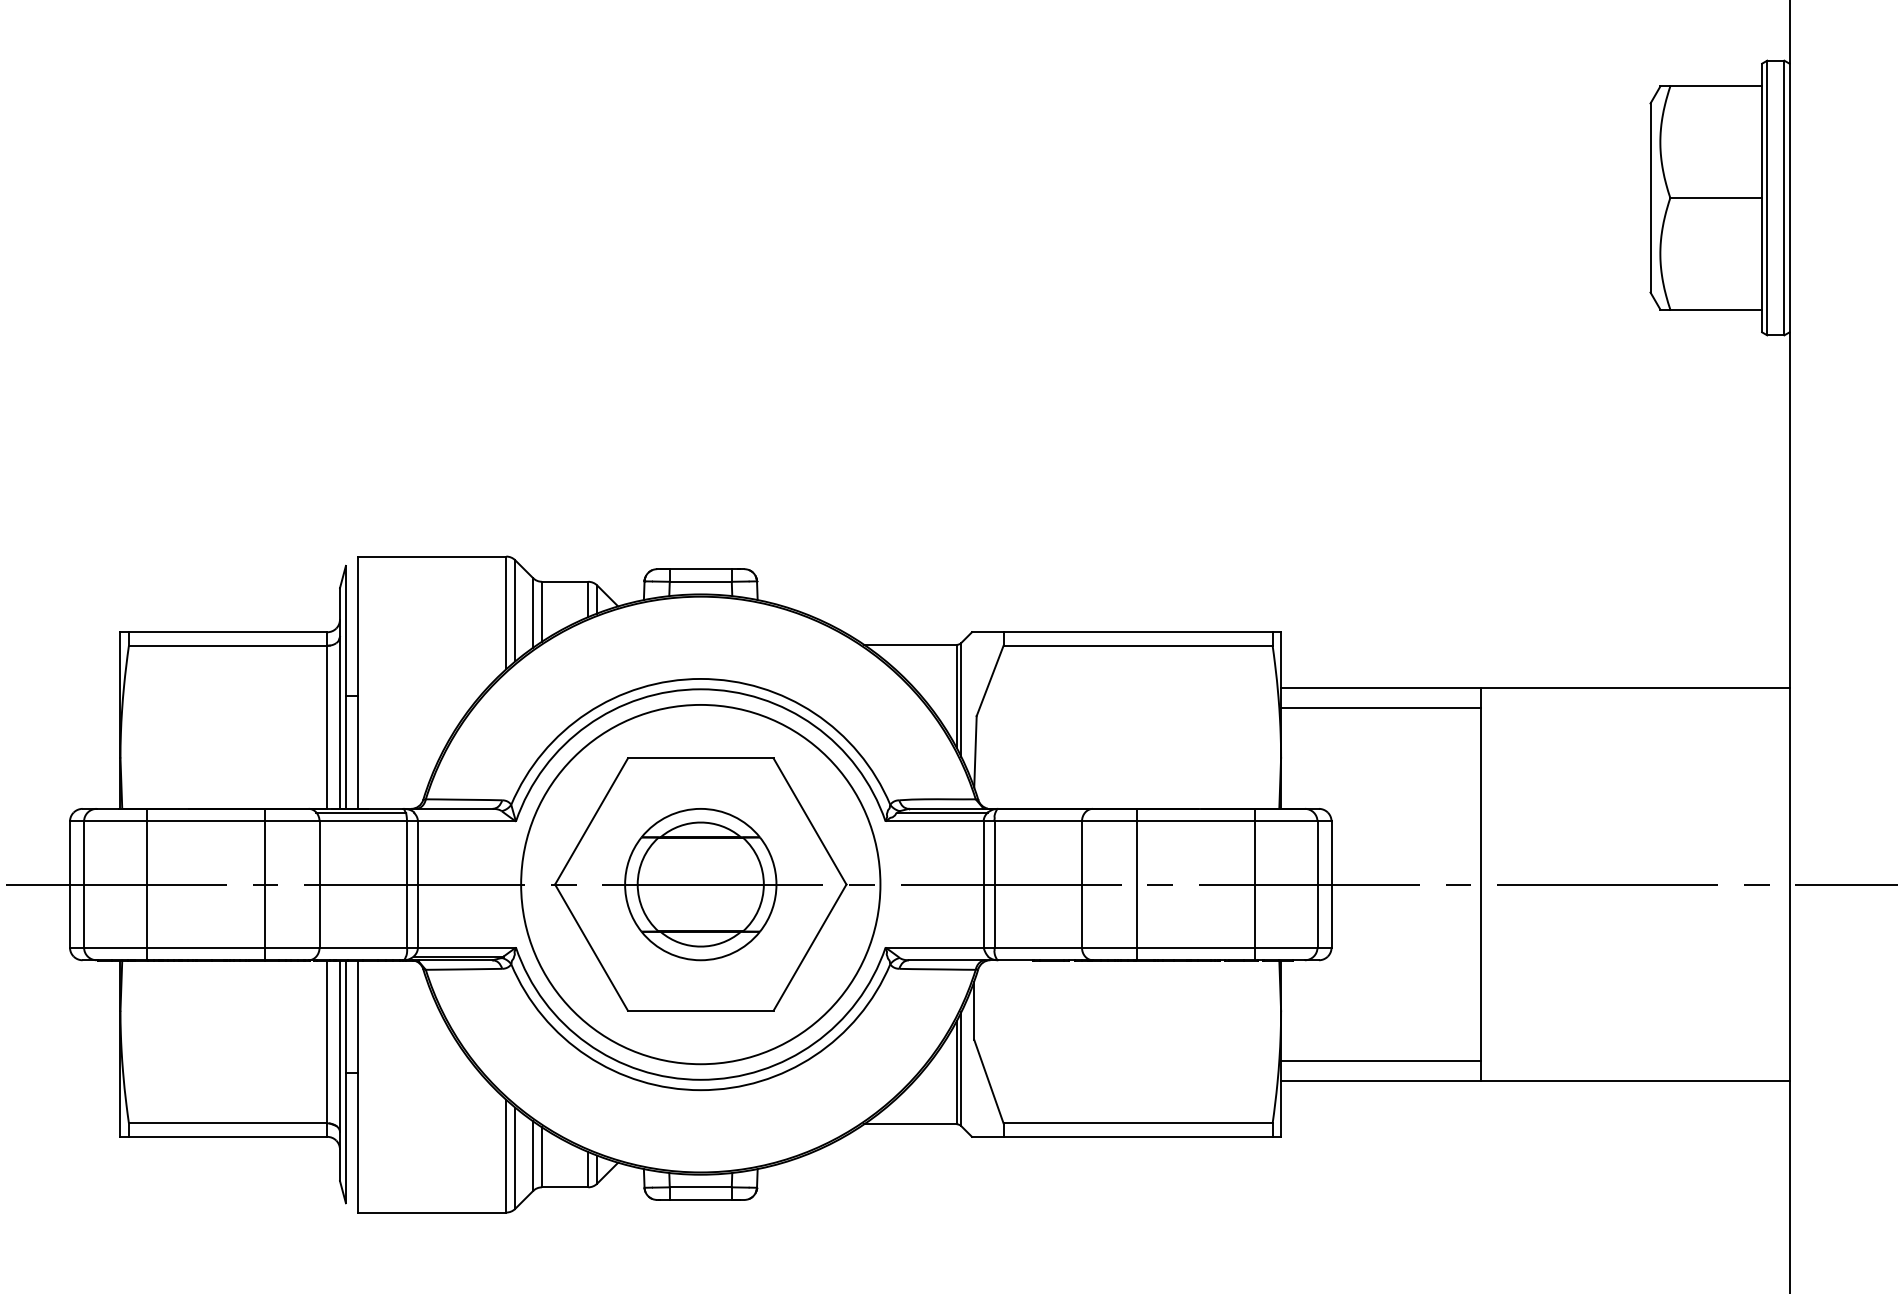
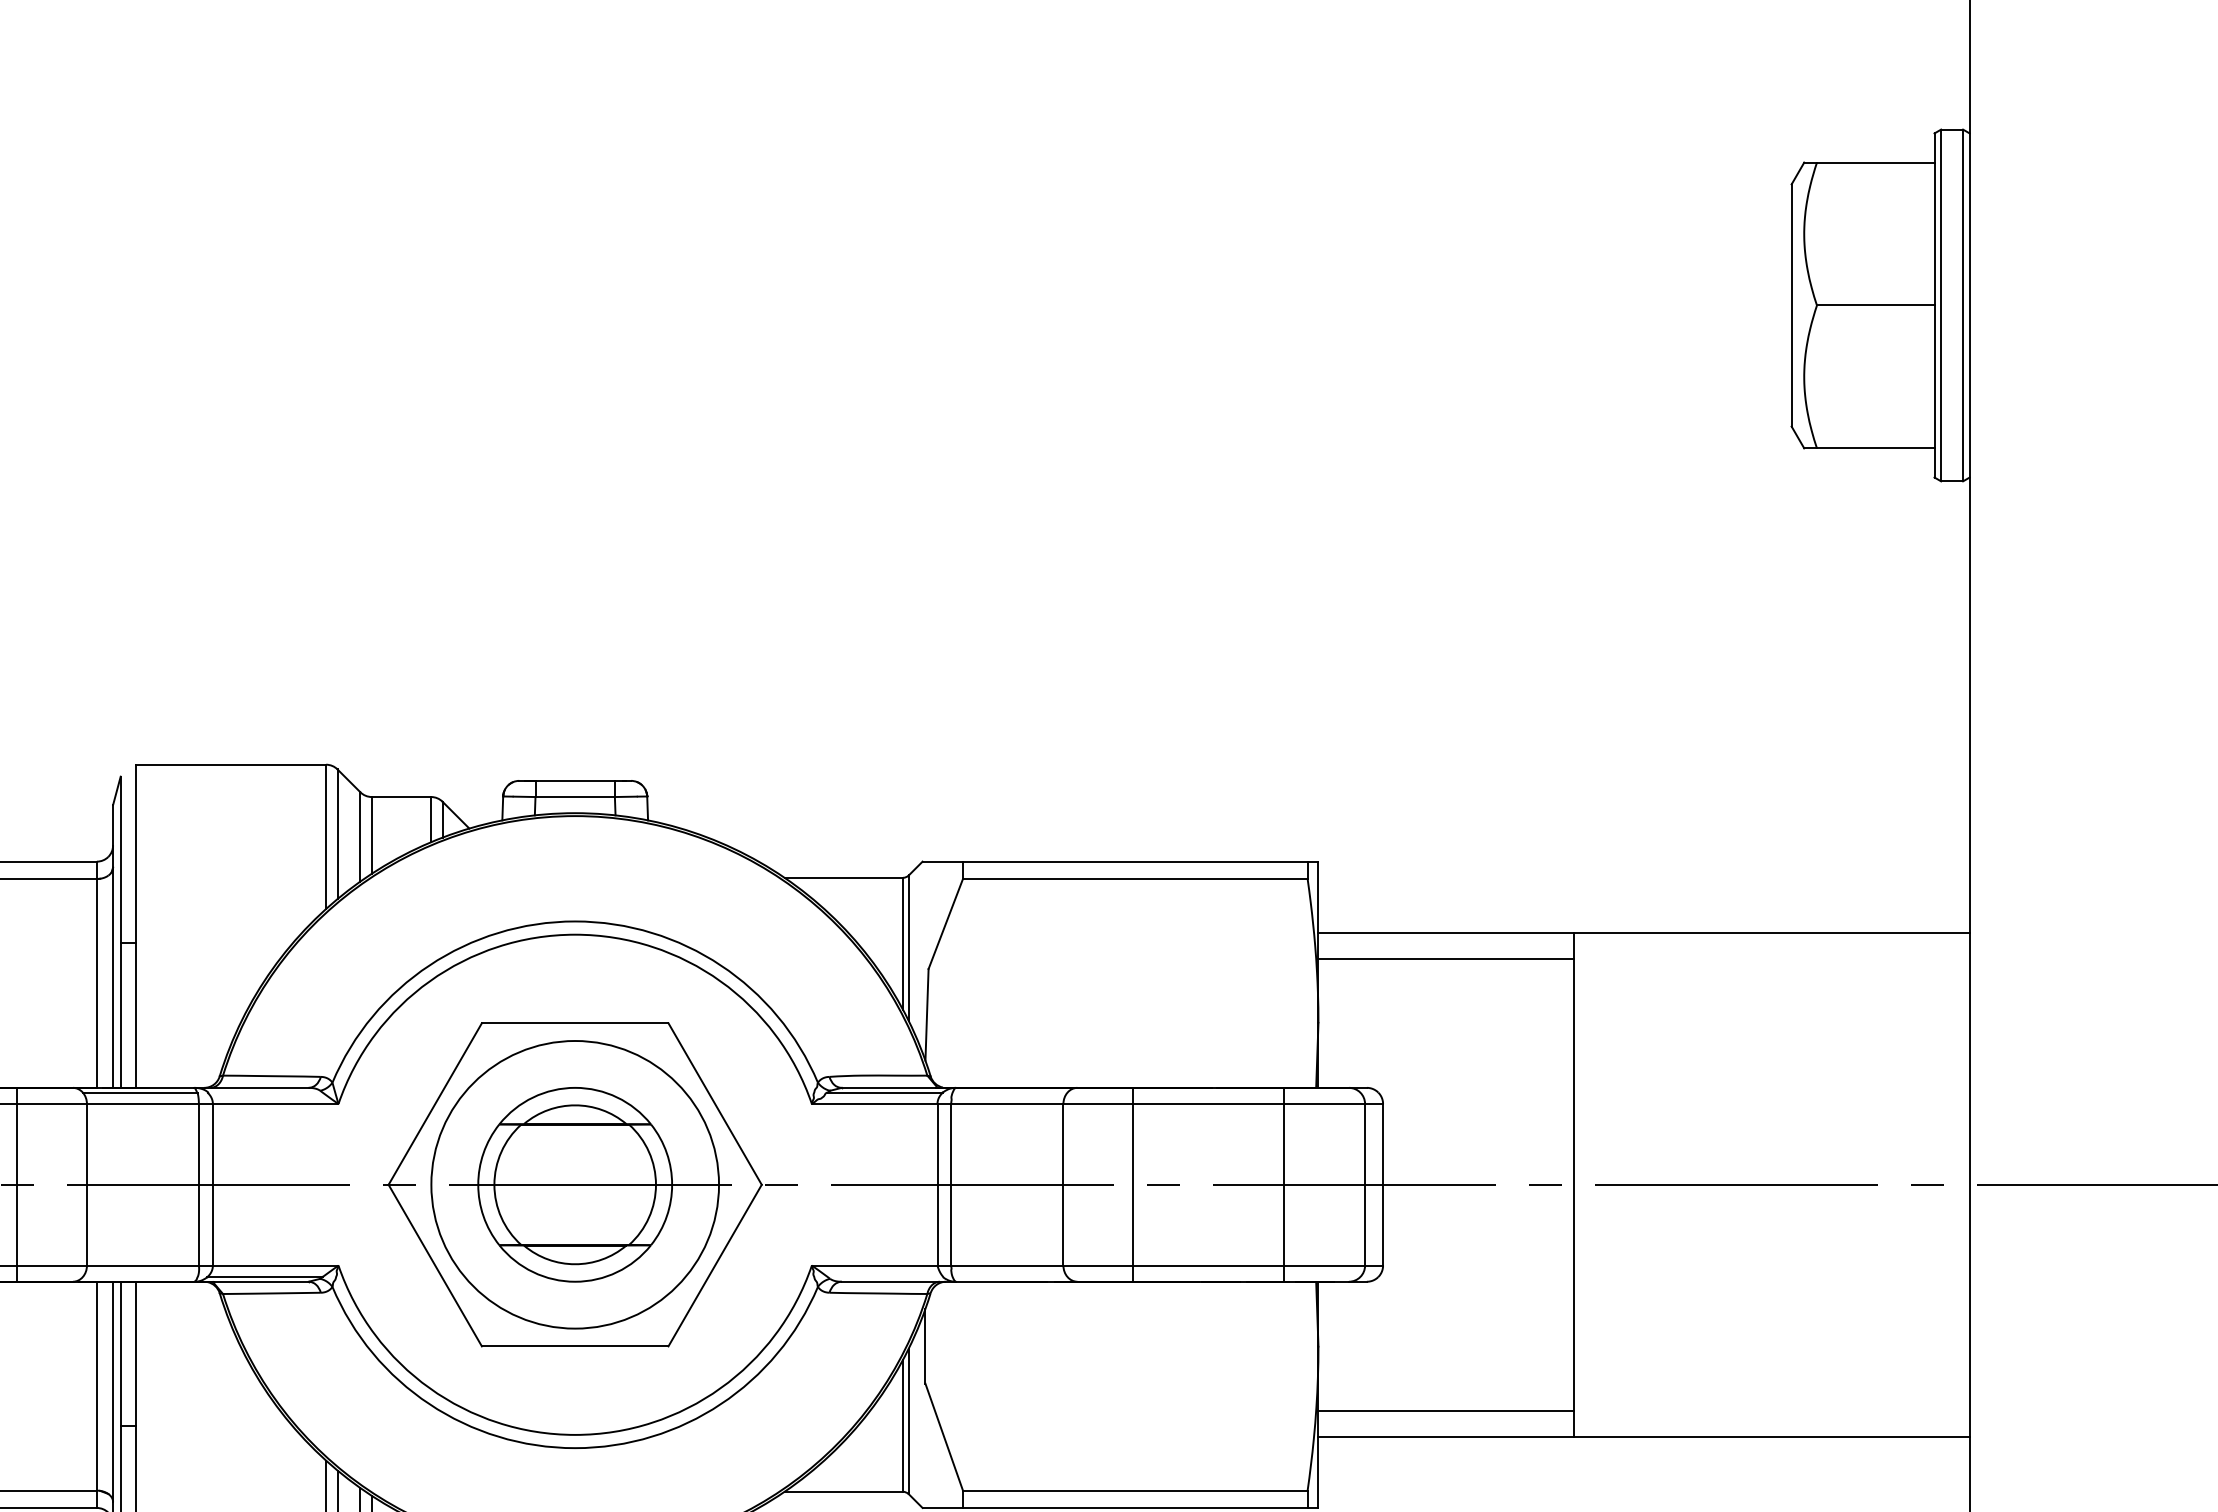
circle: (700, 884) -> (574, 1184), size x0.62

